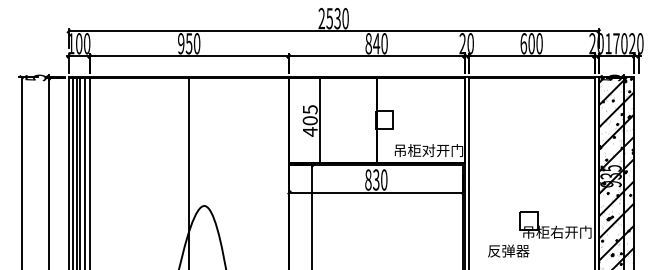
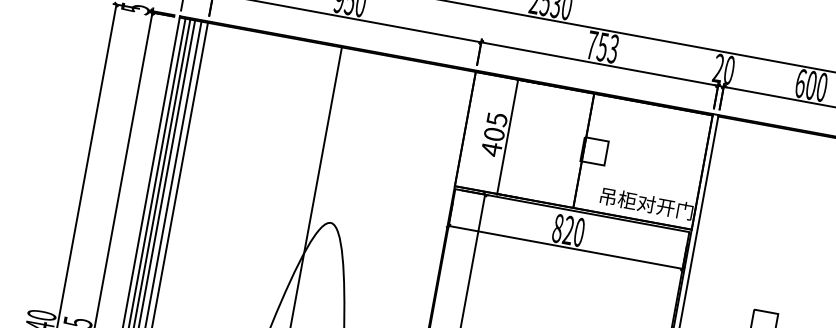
text: (376, 43) -> (602, 46), 840 -> 753
text: (376, 179) -> (569, 229), 830 -> 820

